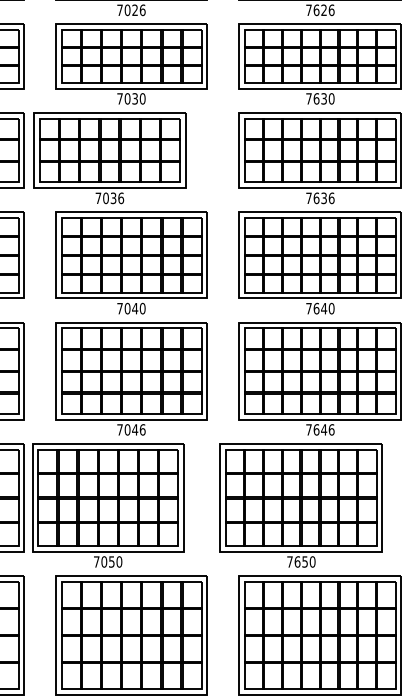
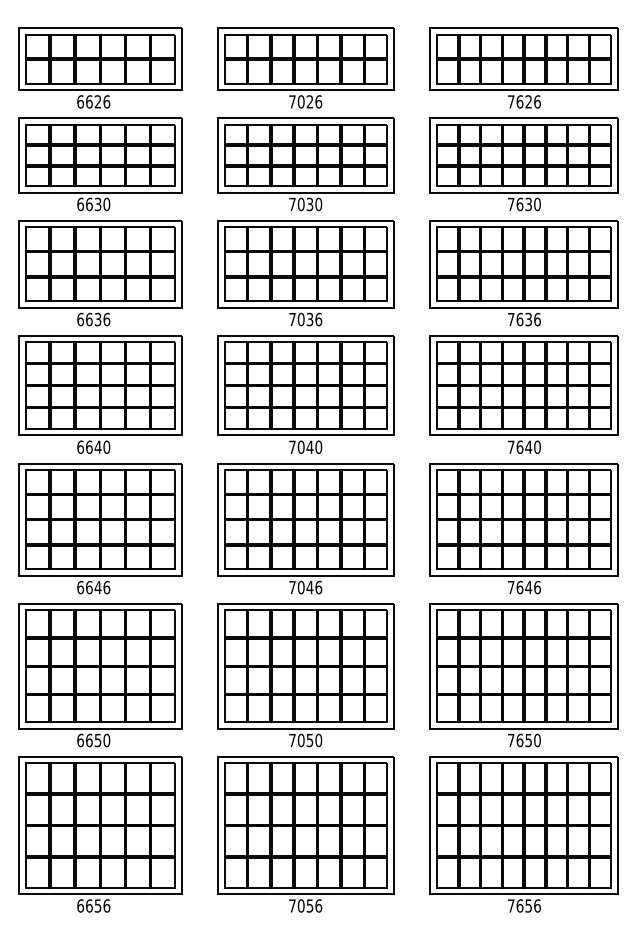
part: (109, 158) -> (305, 273), moved
part: (107, 505) -> (305, 675), moved
part: (300, 505) -> (523, 675), moved

